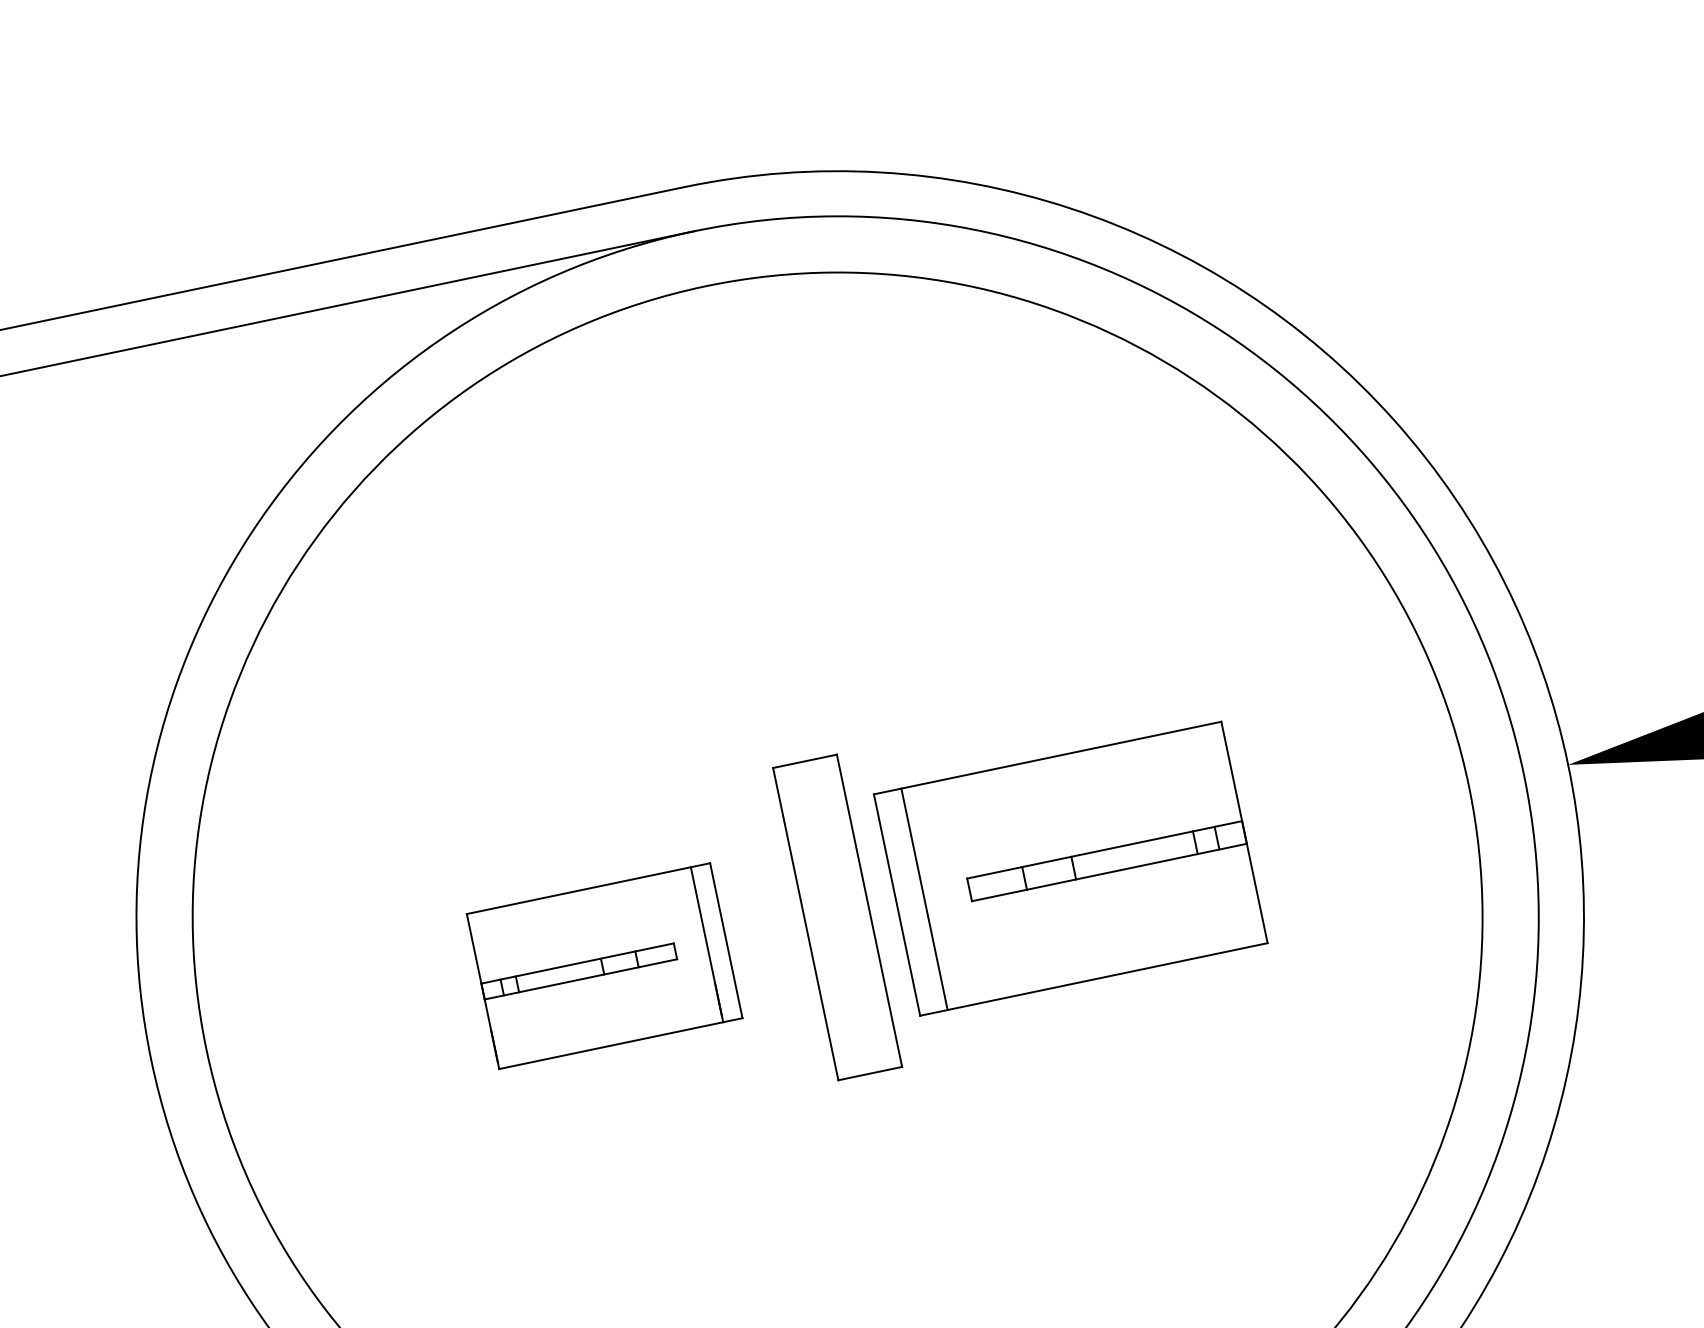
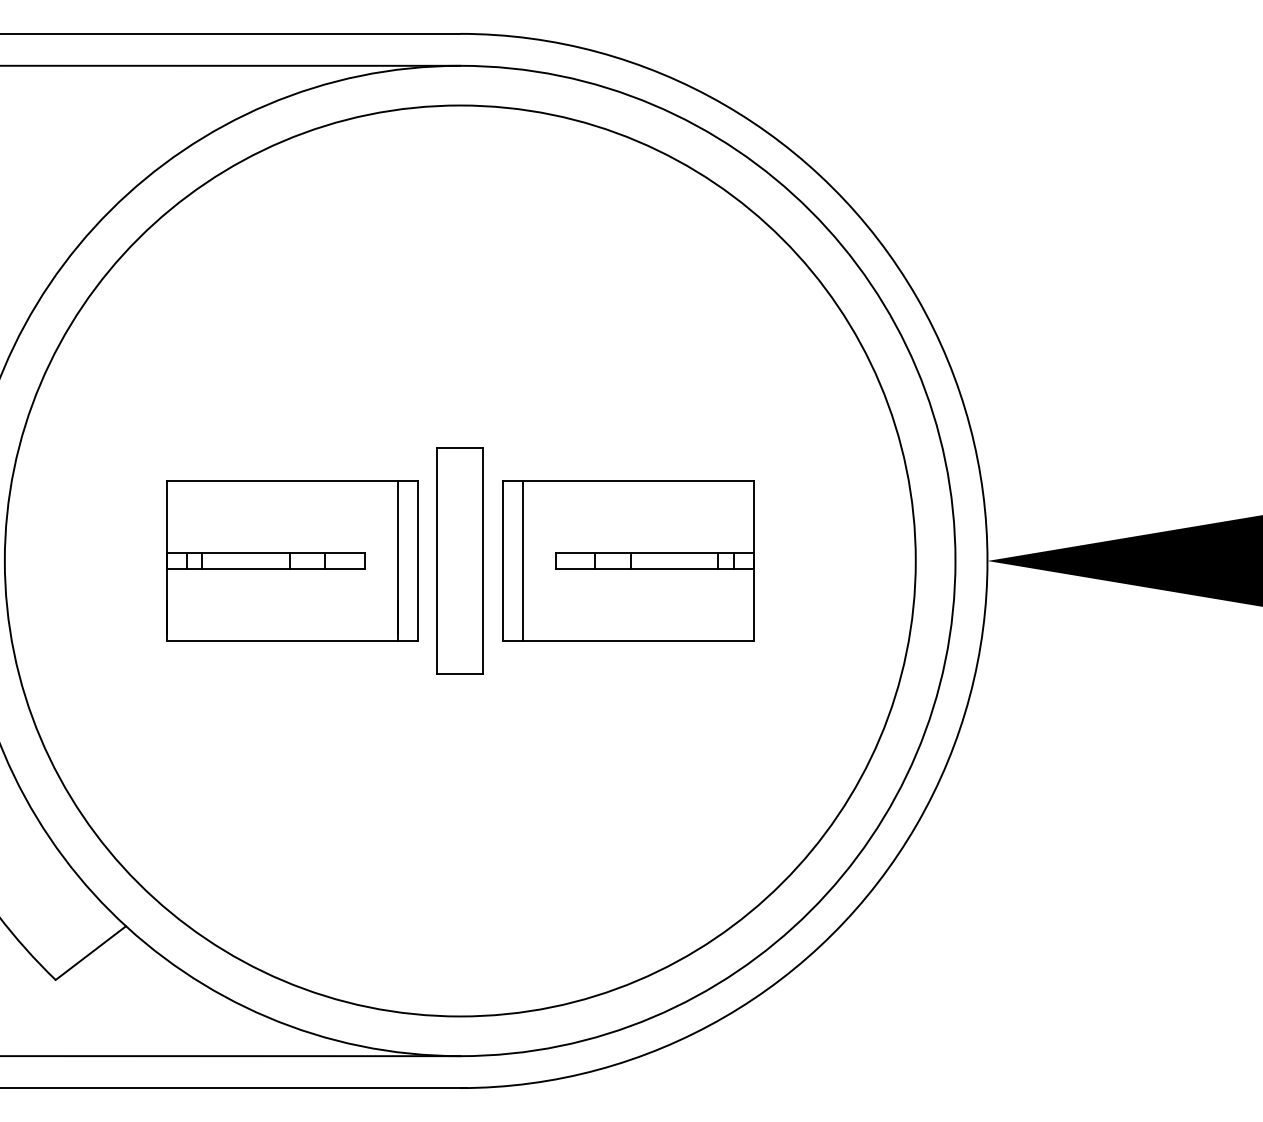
part: (604, 965) -> (292, 560), size x1.43

